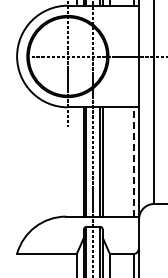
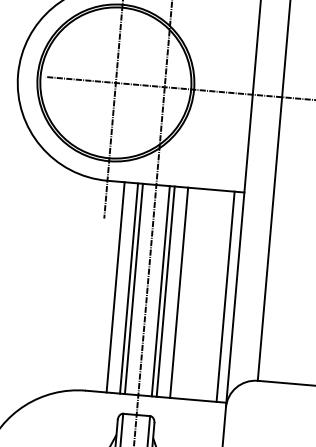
line: (76, 161) -> (115, 286), added
line: (109, 161) -> (178, 291), added
line: (134, 161) -> (226, 295), dashed -> solid

